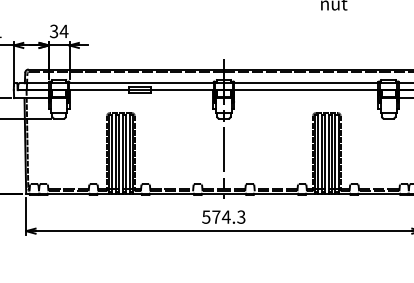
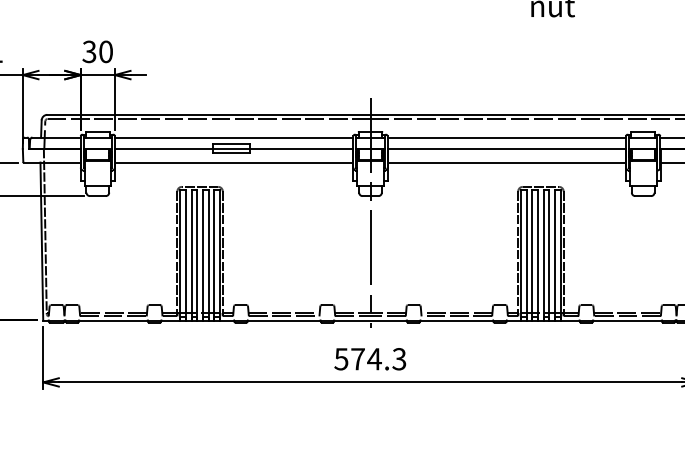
text: (63, 31) -> (105, 51), 34 -> 30
line: (141, 98) -> (234, 162), added
line: (306, 98) -> (507, 162), added

